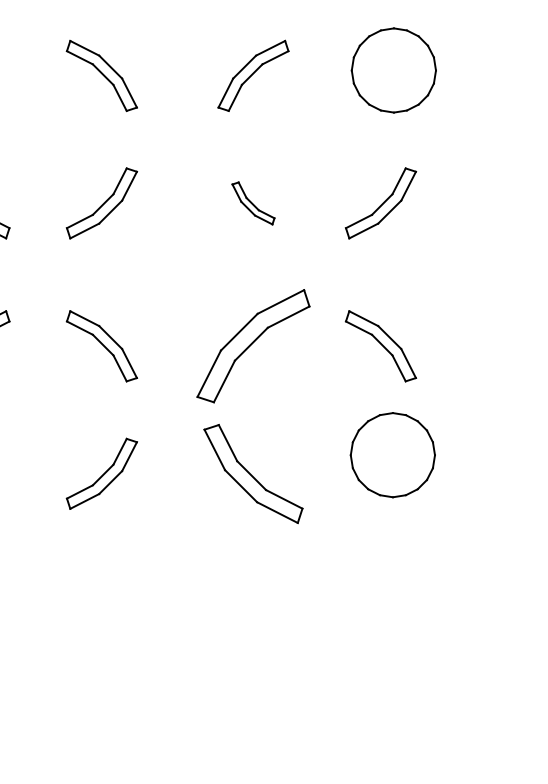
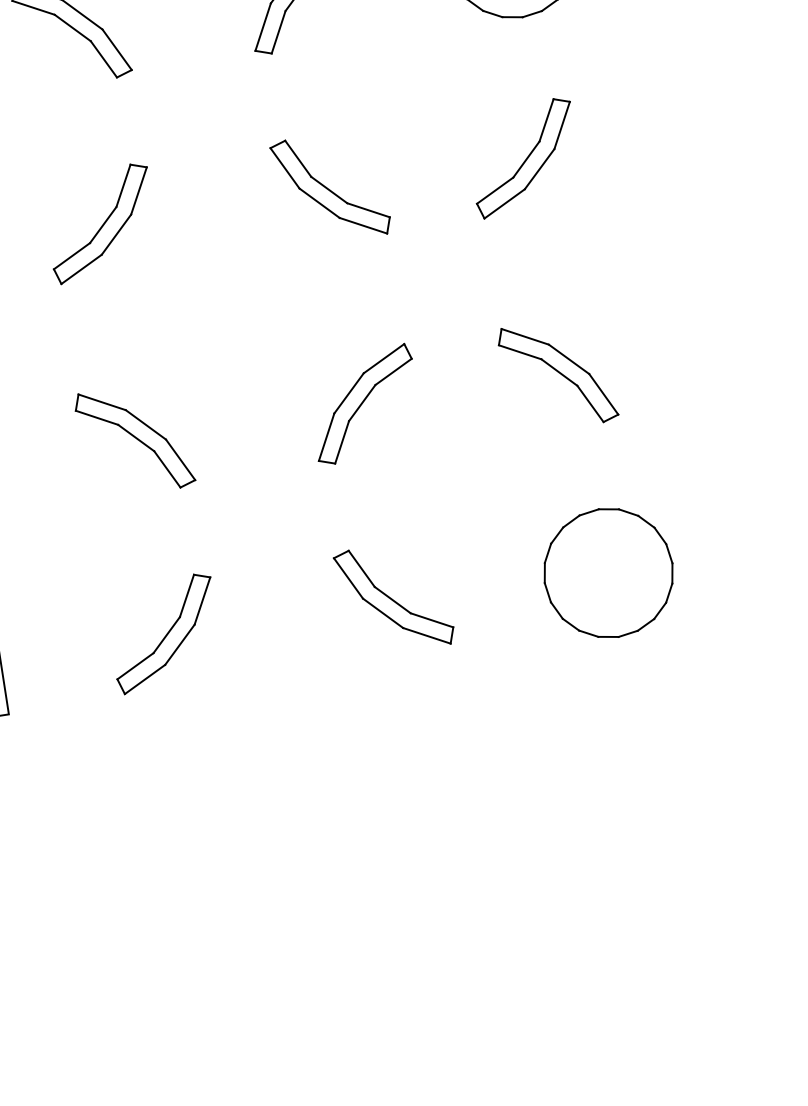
part: (253, 203) -> (330, 188), size x1.67
part: (253, 346) -> (364, 404), size x0.62
part: (392, 455) -> (608, 573), moved
part: (253, 473) -> (394, 597), size x0.71

